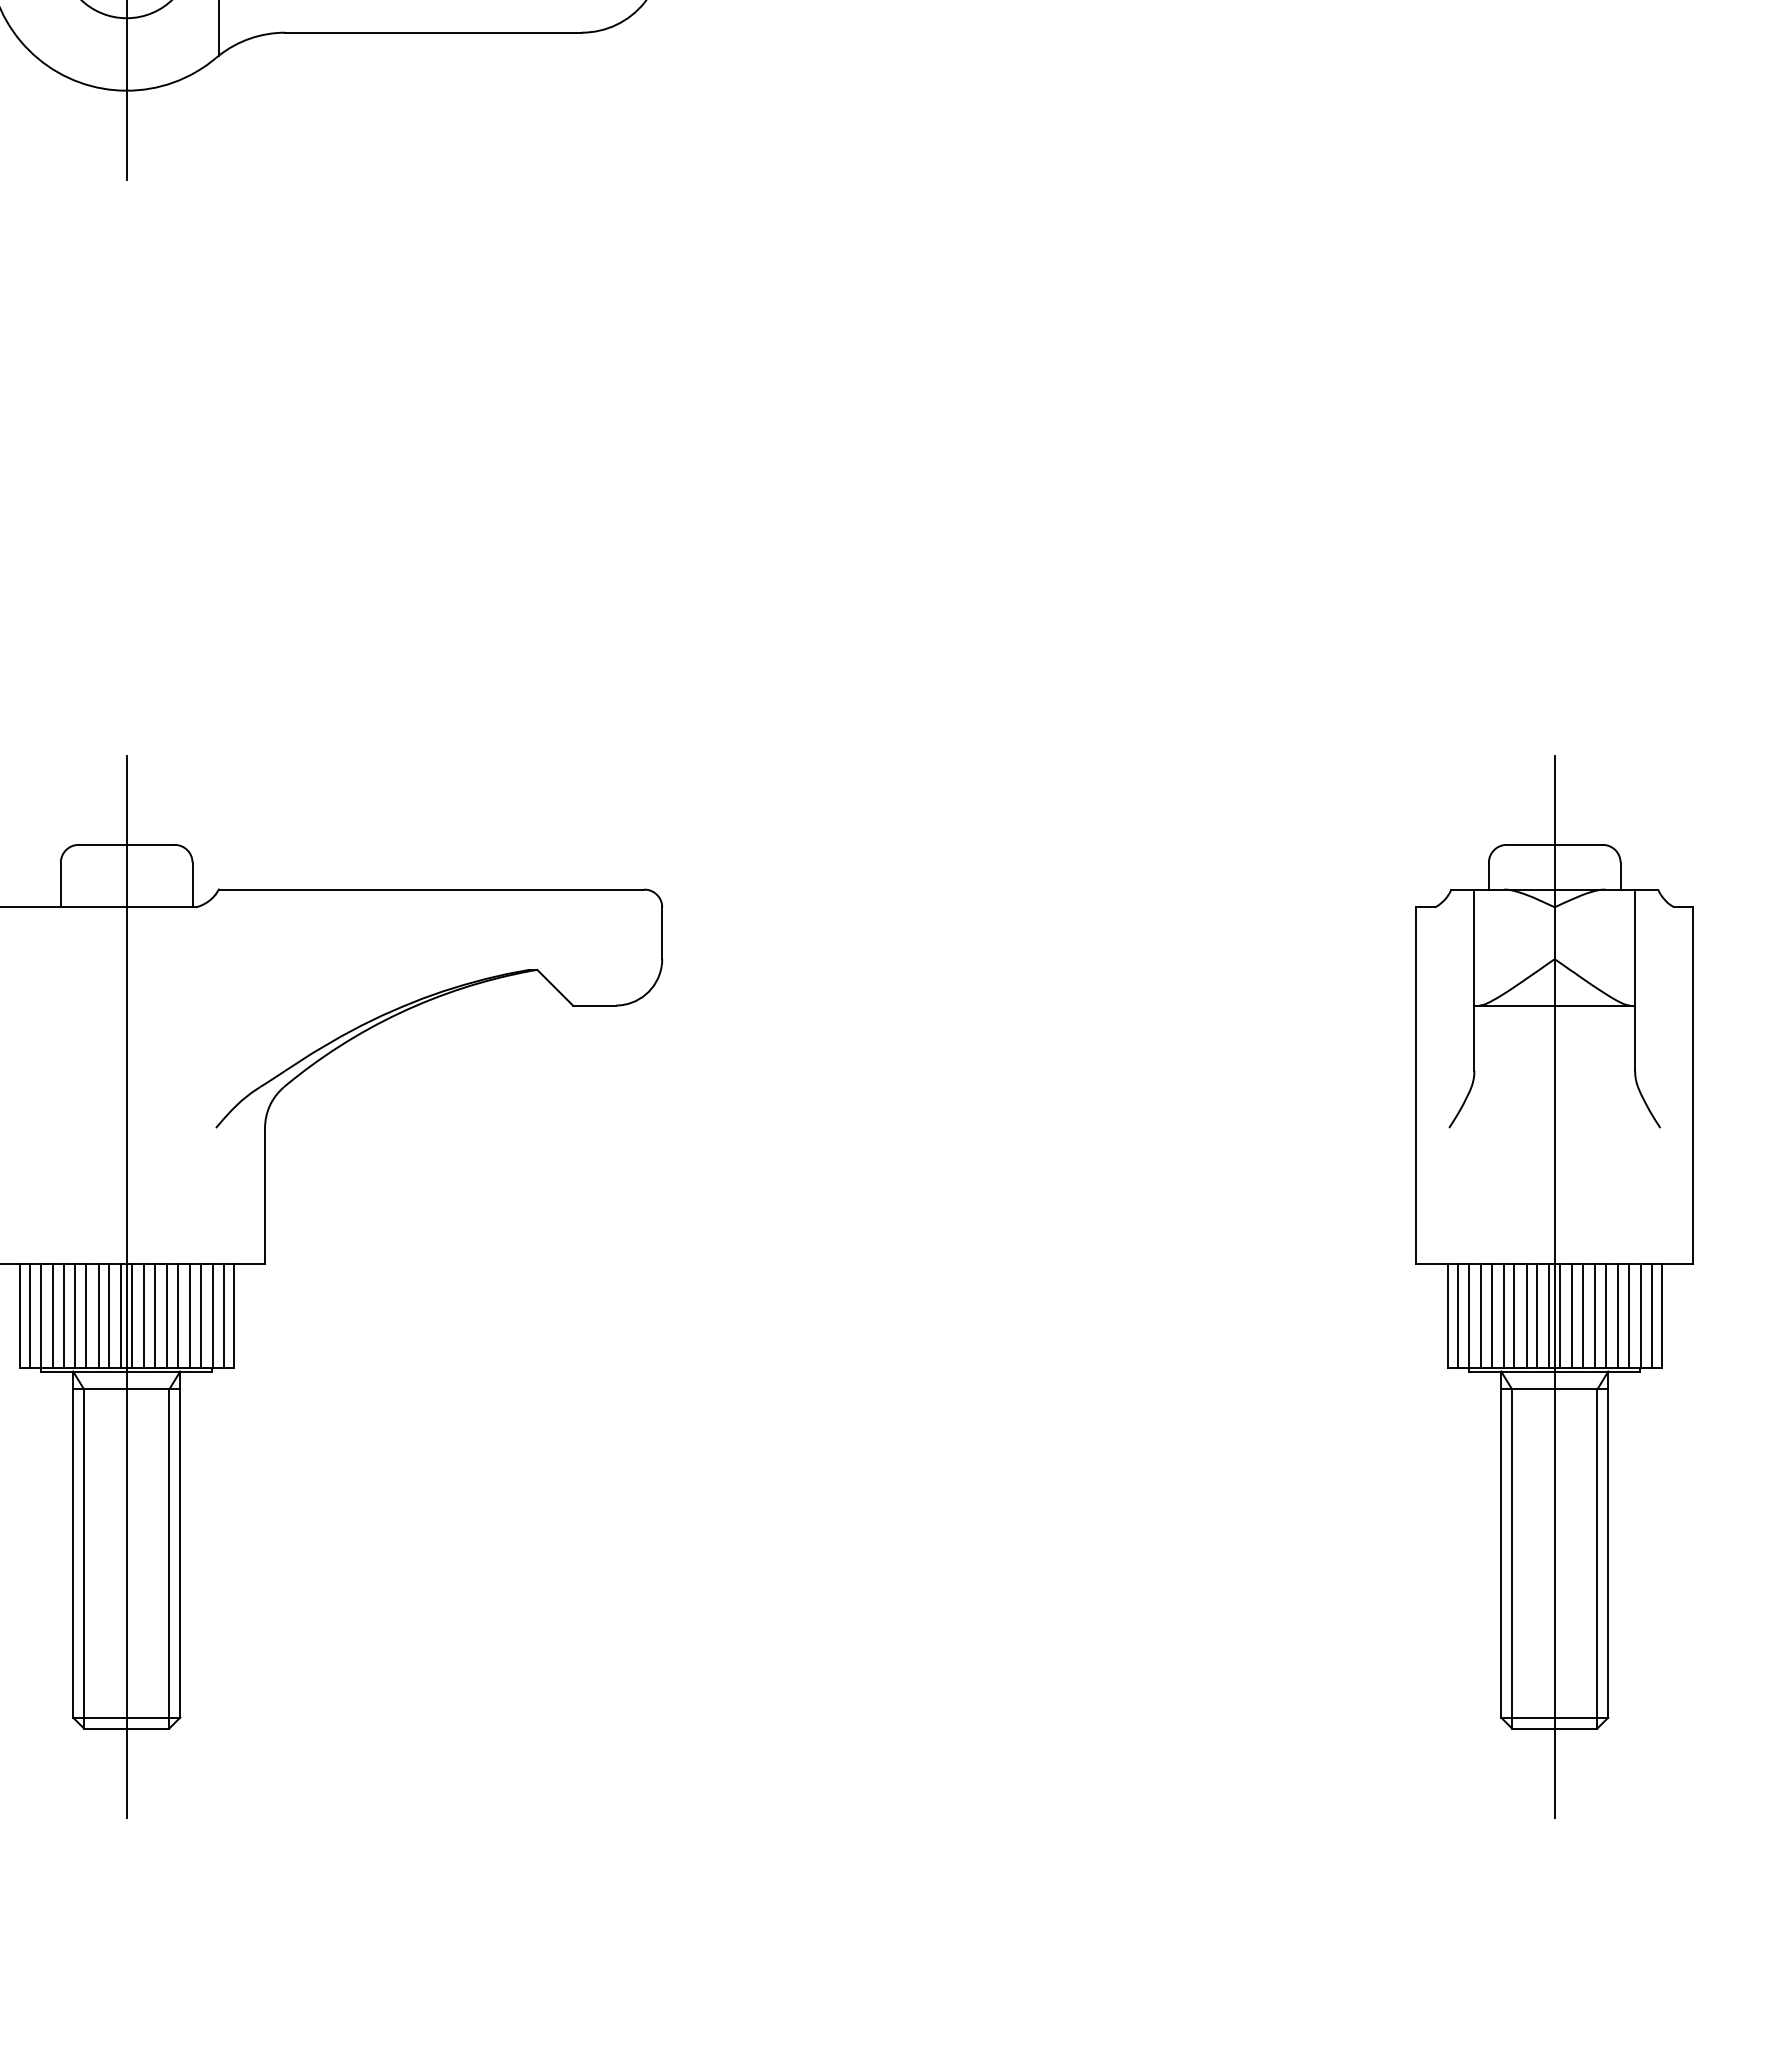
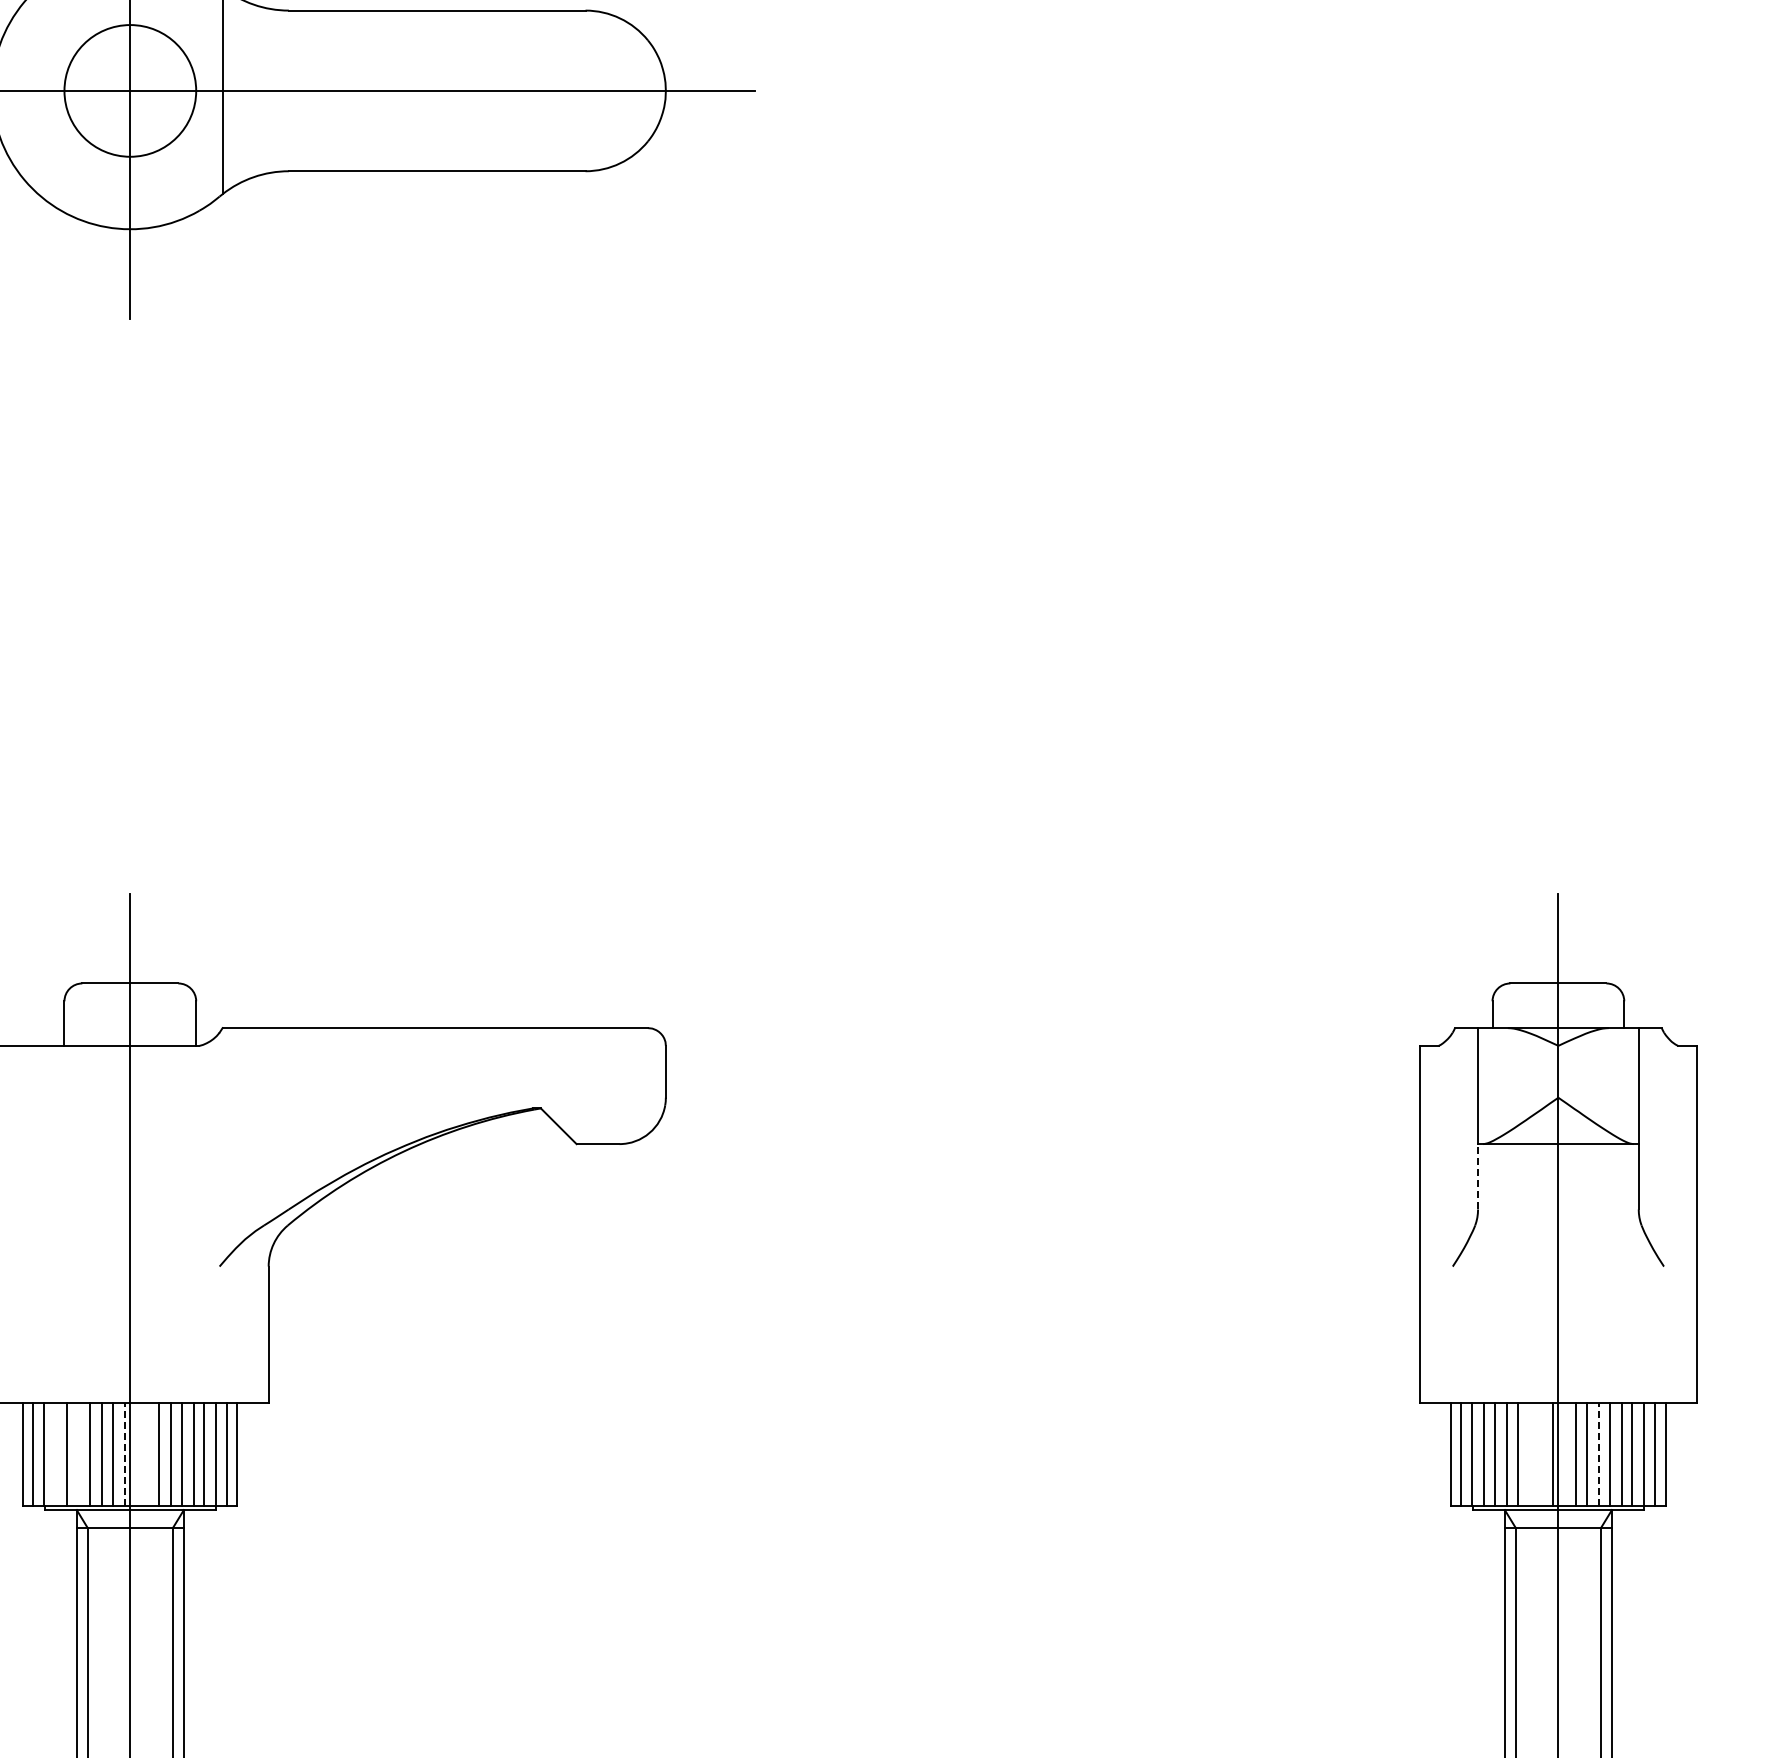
line: (1474, 1038) -> (1478, 1177), solid -> dashed
line: (52, 1315) -> (56, 1454), removed
line: (75, 1315) -> (79, 1454), removed
line: (132, 1315) -> (136, 1454), removed
line: (144, 1315) -> (148, 1454), removed
line: (1526, 1315) -> (1530, 1454), removed
line: (1537, 1315) -> (1541, 1454), removed
line: (1560, 1315) -> (1564, 1454), removed
line: (121, 1316) -> (125, 1455), solid -> dashed
line: (1595, 1316) -> (1599, 1455), solid -> dashed

